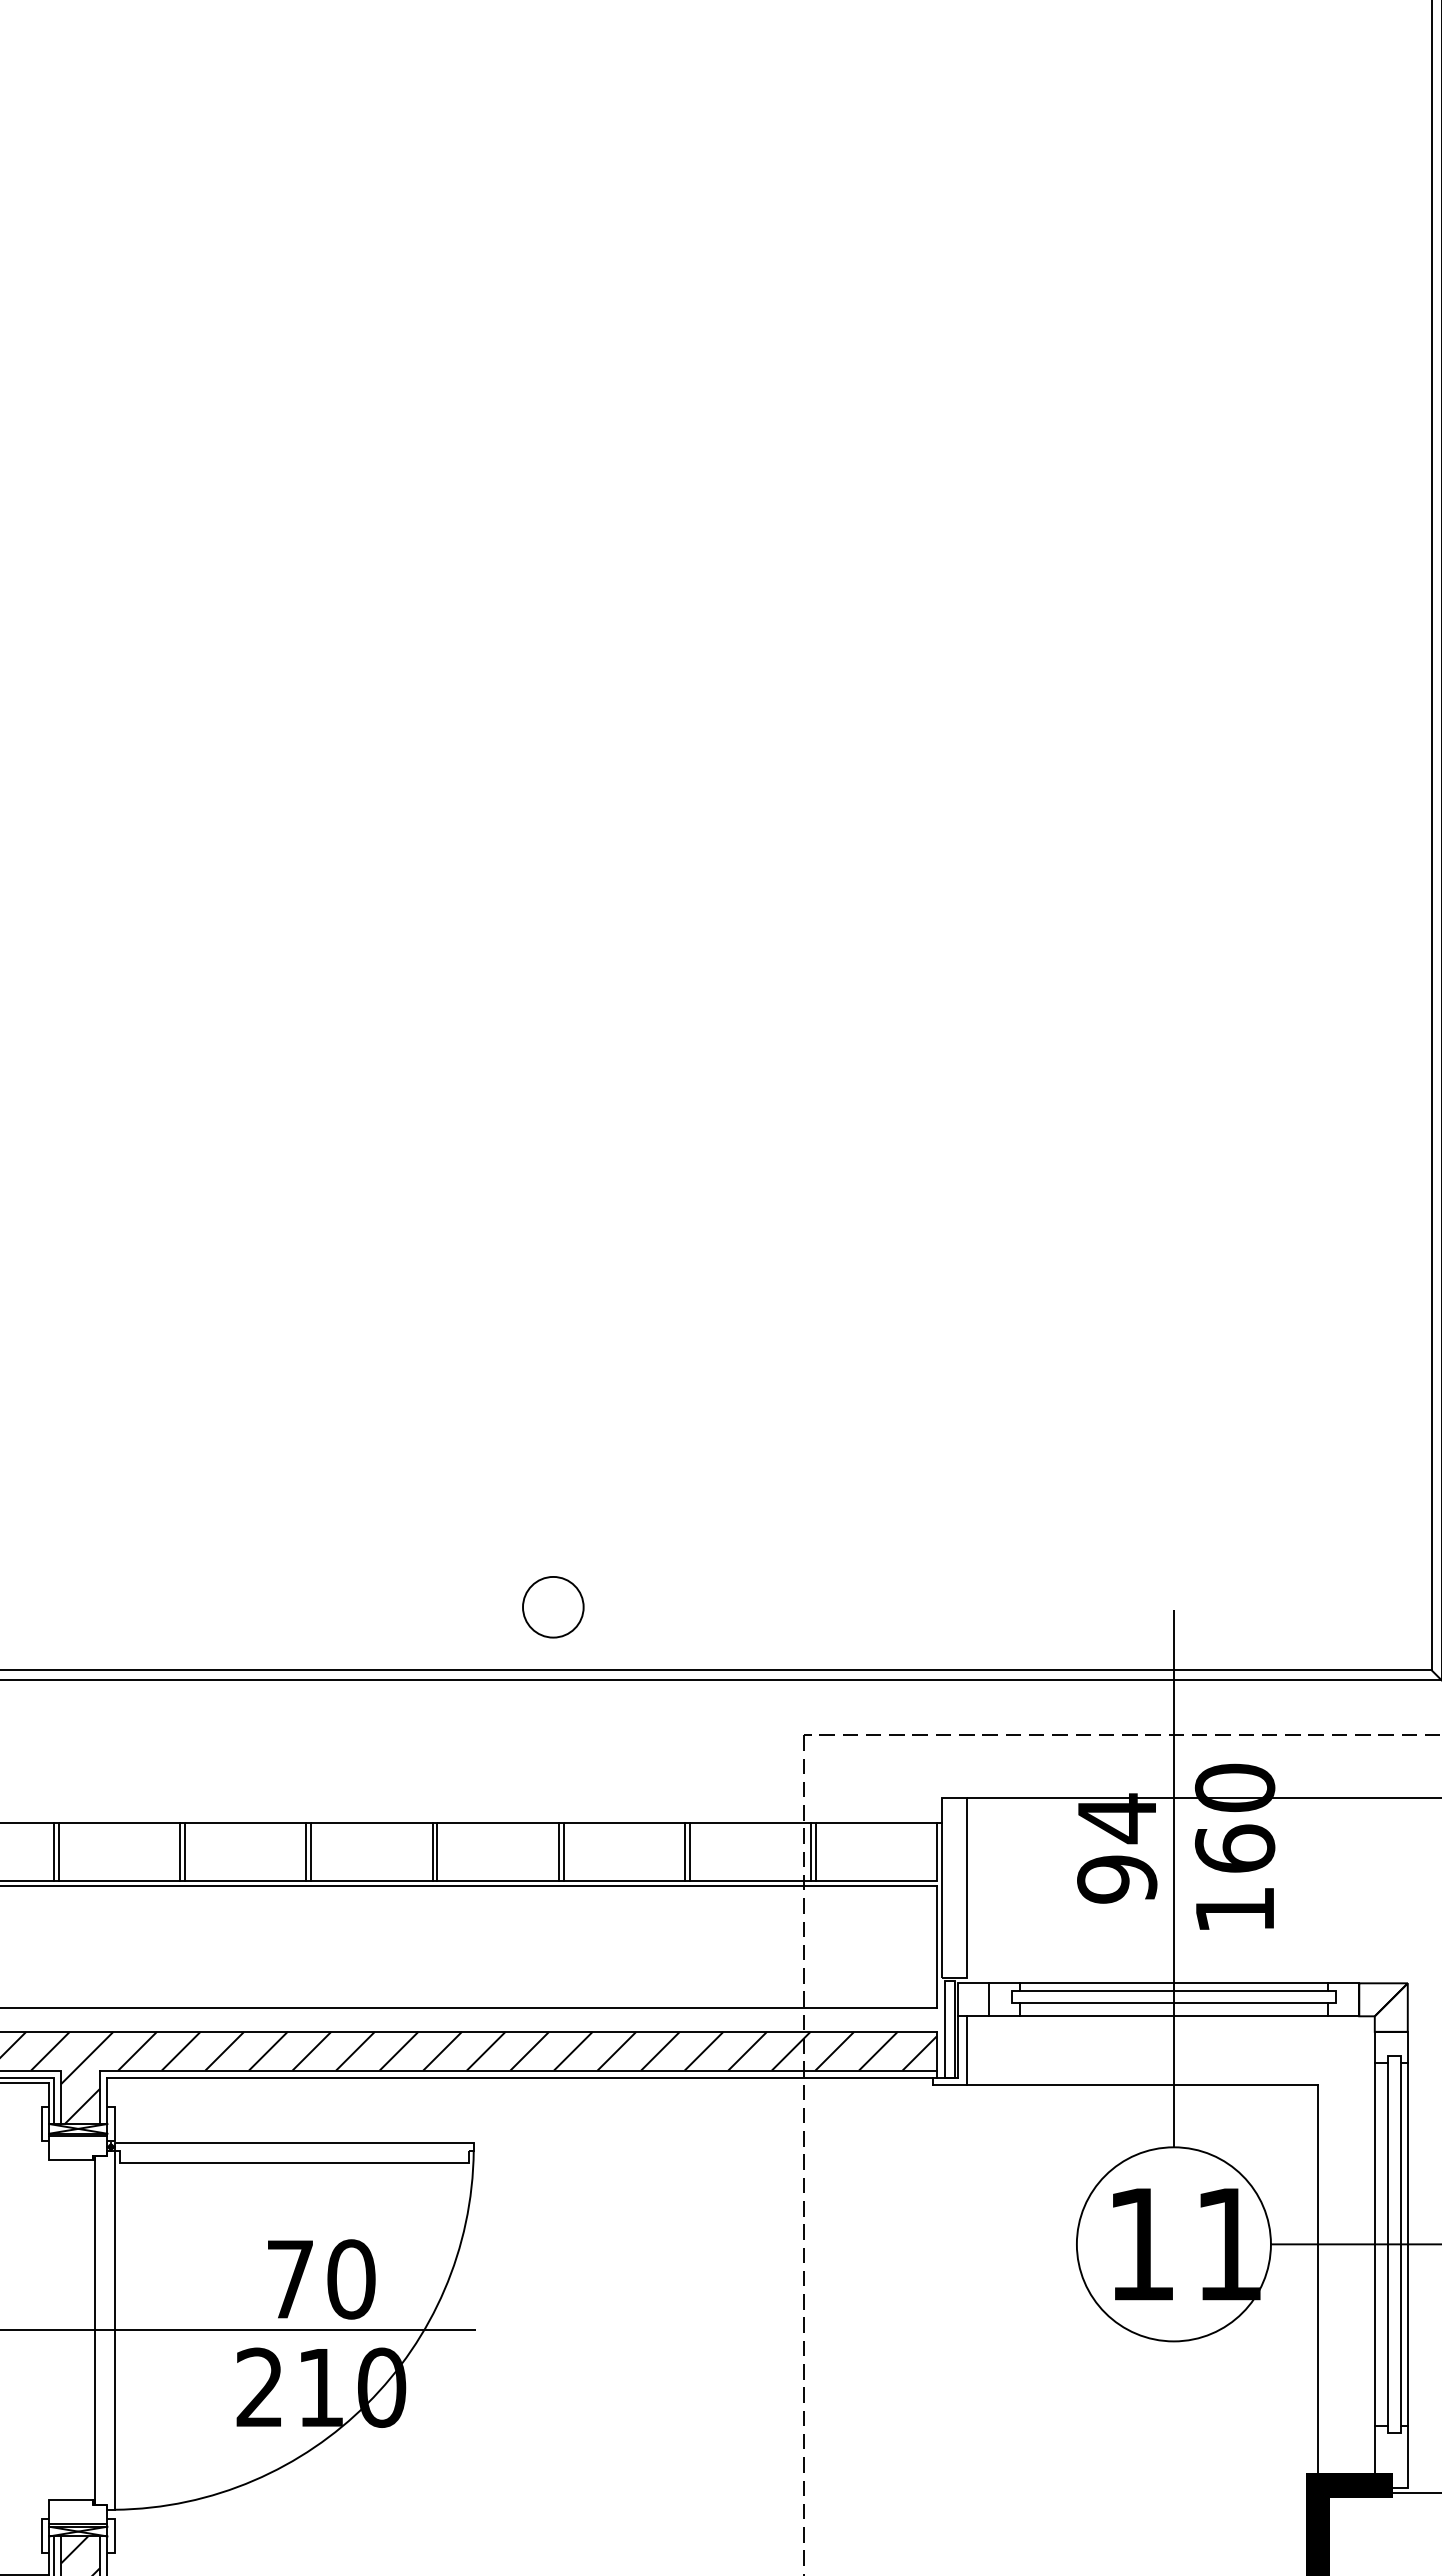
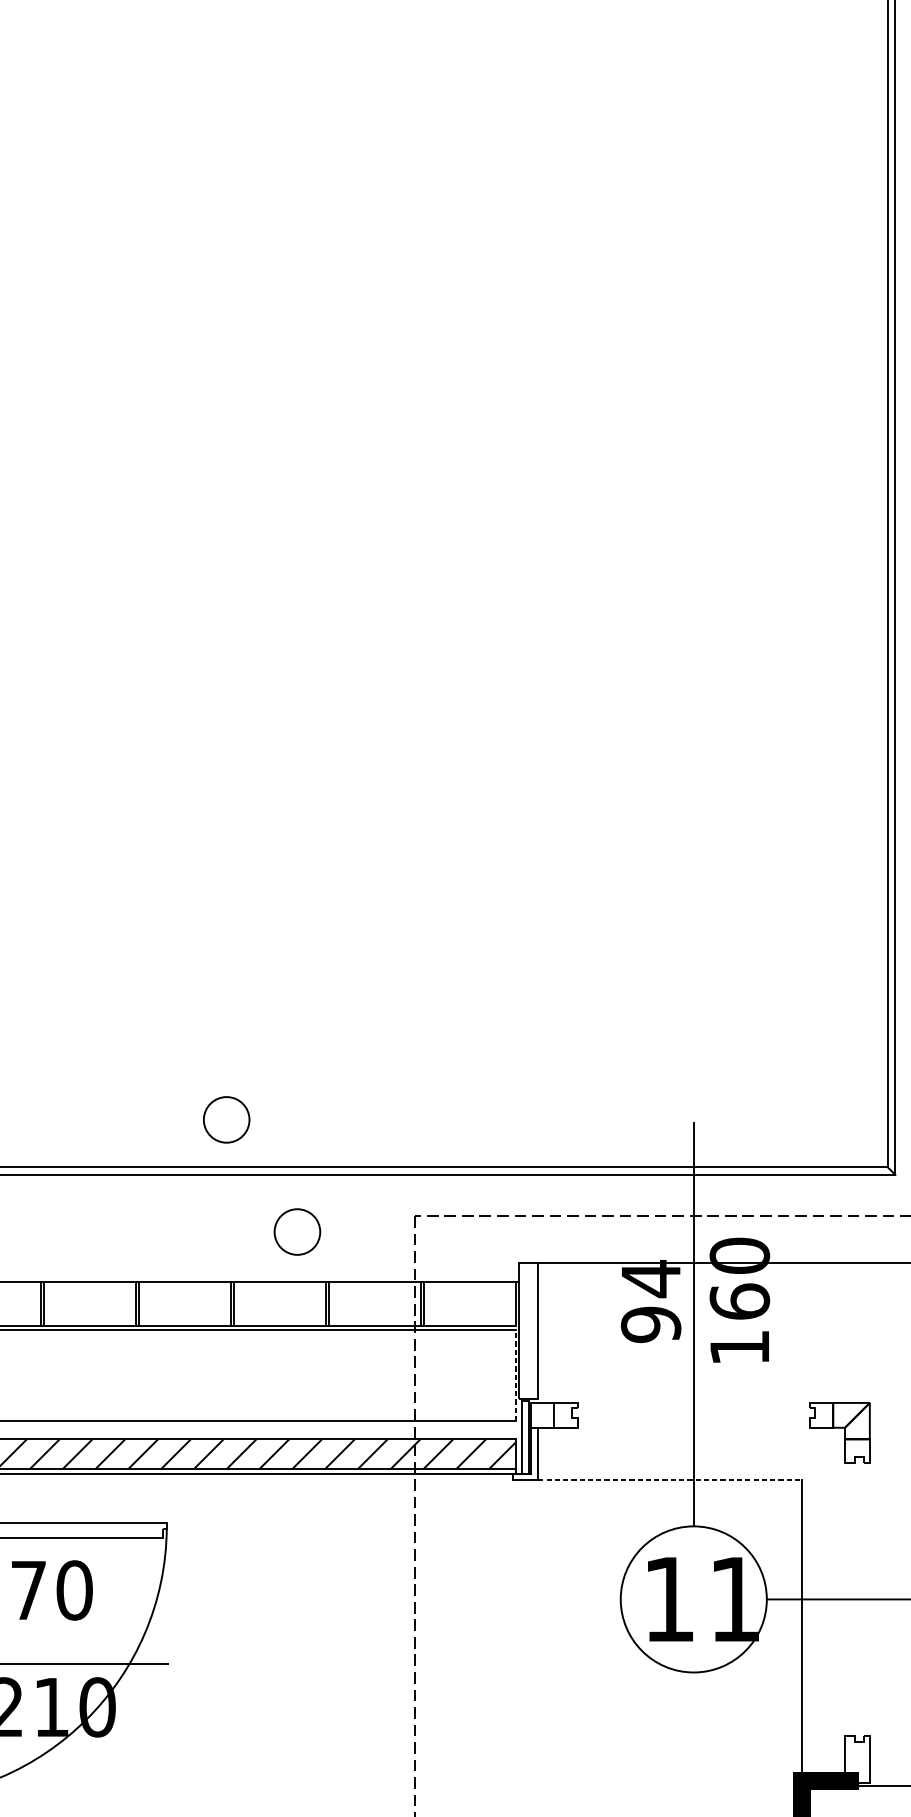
circle: (647, 1756) -> (297, 1232), added
line: (937, 1946) -> (515, 1375), solid -> dashed
line: (1173, 1983) -> (693, 1403), removed
line: (1173, 1990) -> (693, 1408), removed
line: (1173, 2003) -> (693, 1418), removed
line: (1173, 2016) -> (693, 1427), removed
line: (1143, 2085) -> (670, 1479), solid -> dashed
line: (1374, 2243) -> (844, 1598), removed
line: (1387, 2243) -> (854, 1598), removed
line: (1400, 2243) -> (864, 1598), removed
line: (1407, 2243) -> (869, 1598), removed
text: (321, 2279) -> (52, 1590), moved

